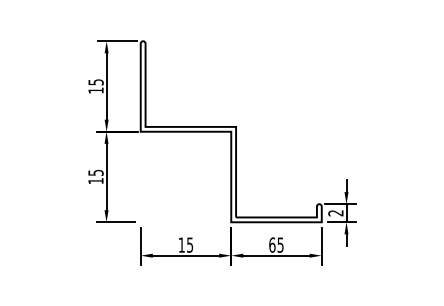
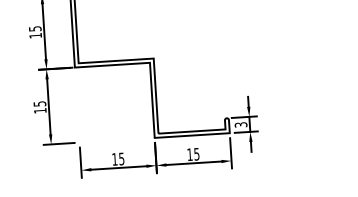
text: (335, 213) -> (240, 125), 2 -> 3
text: (272, 244) -> (190, 154), 65 -> 15

